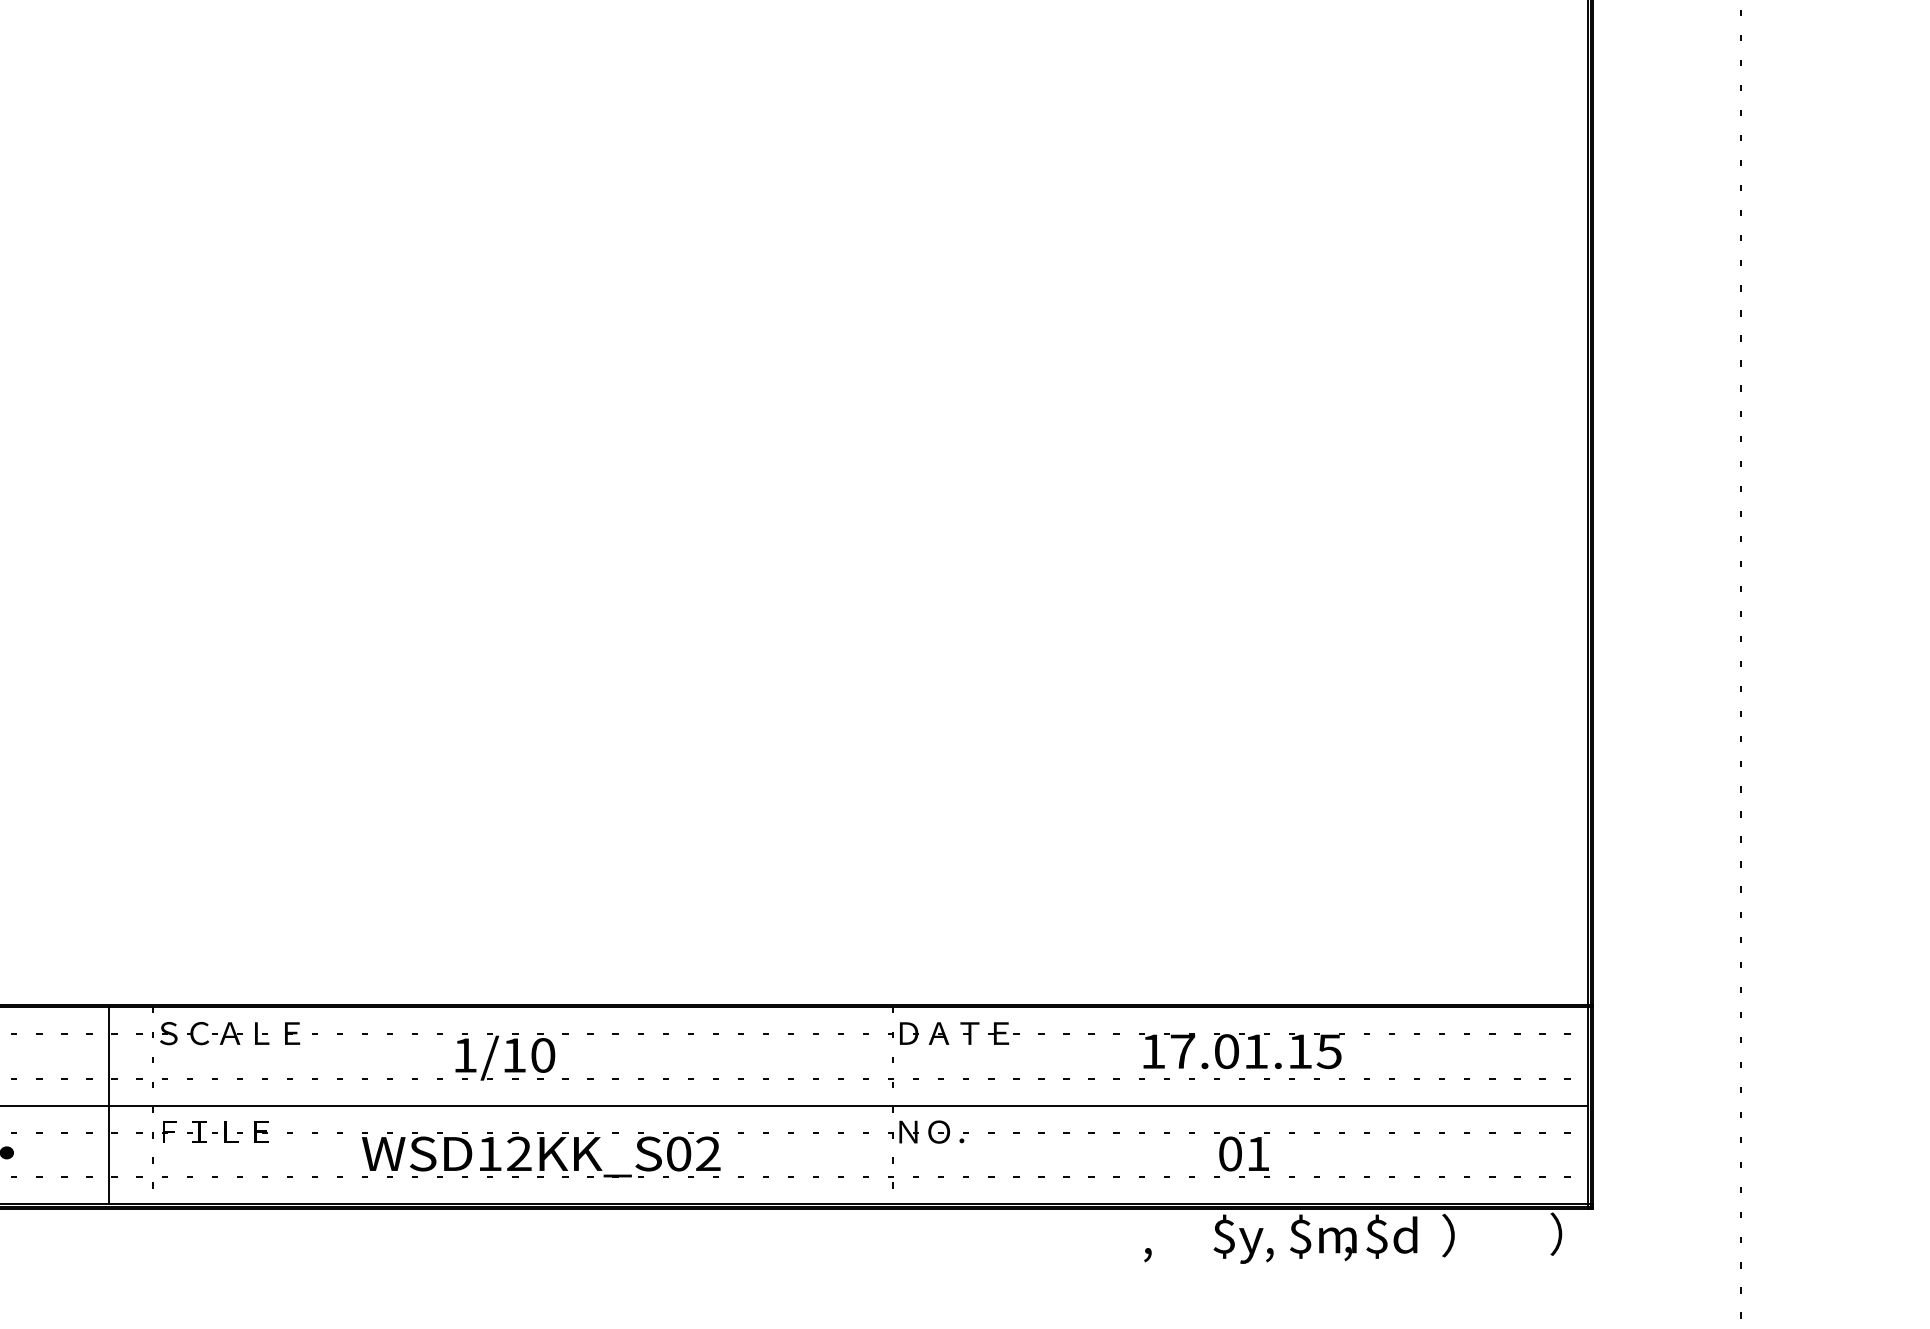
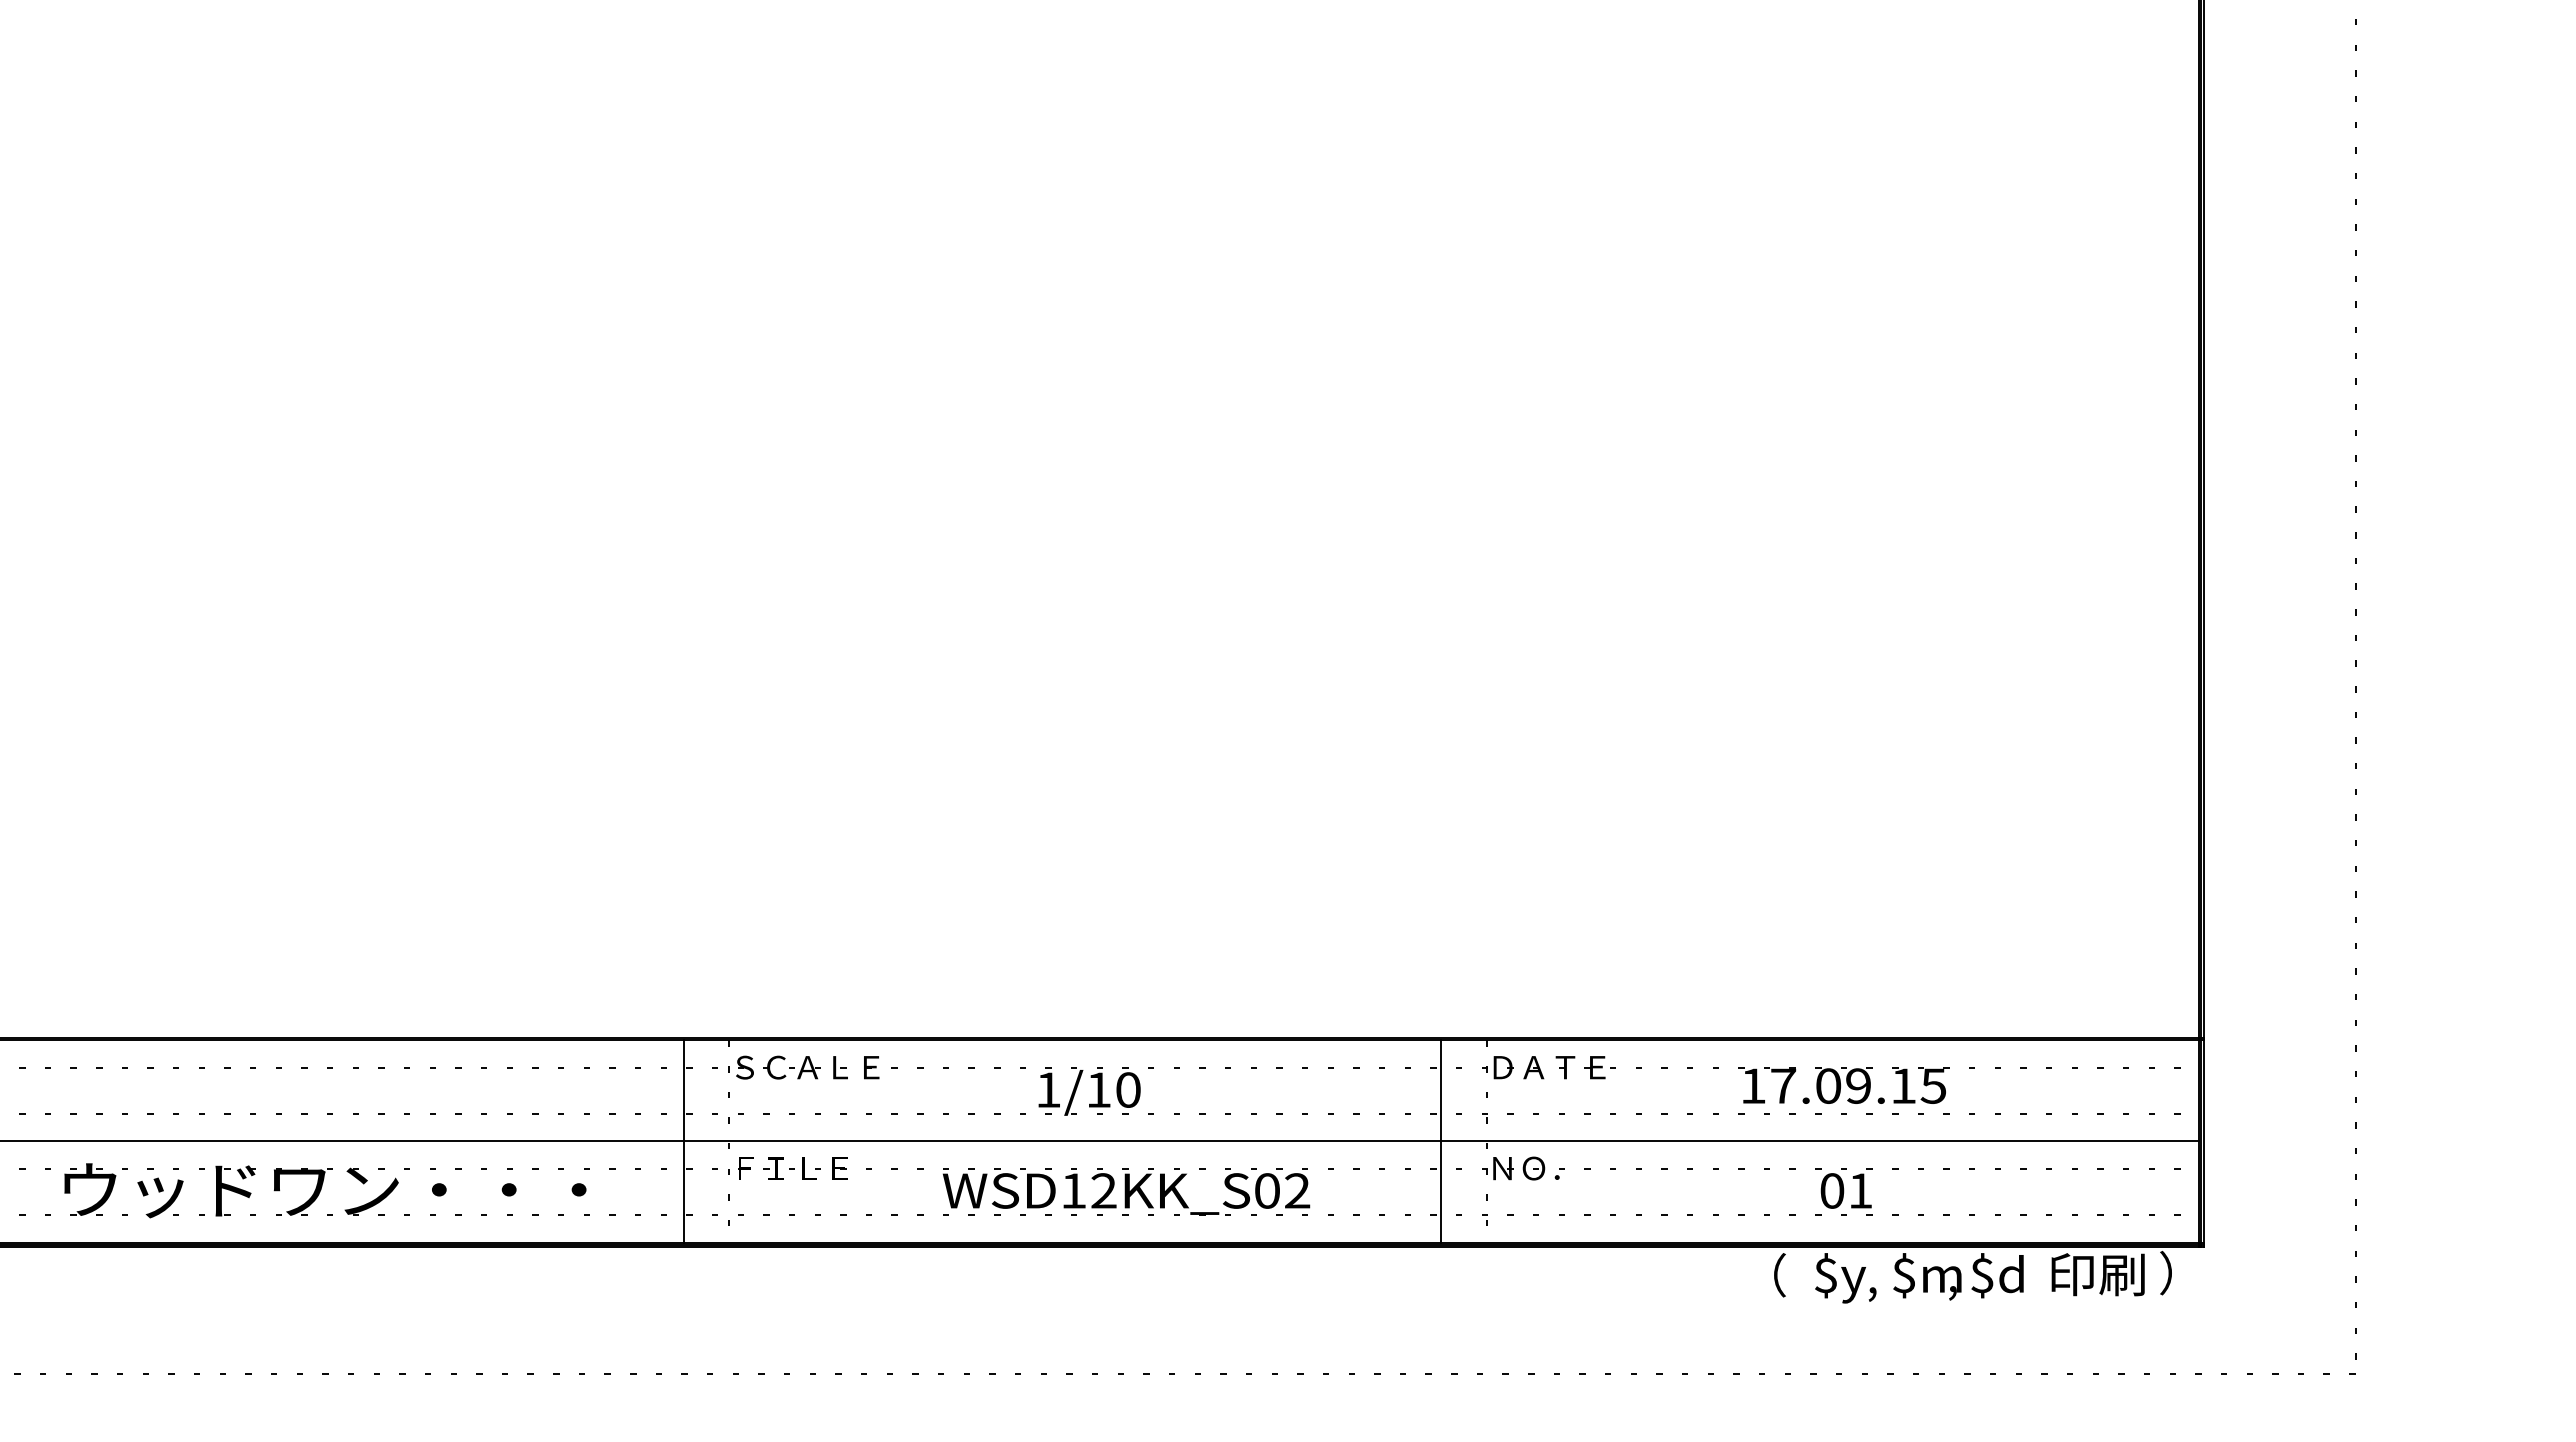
text: (1256, 1050) -> (1858, 1085), 17.01.15 -> 17.09.15
line: (848, 1105) -> (1441, 1141), added
text: (1488, 1235) -> (2096, 1274), ） -> 印刷
text: (1164, 1238) -> (1764, 1277), , -> （

